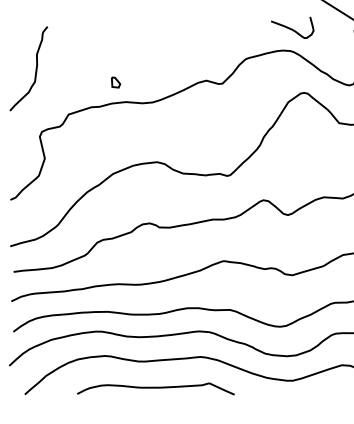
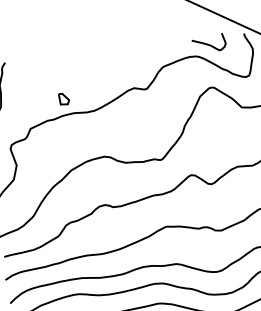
curve: (292, 28) -> (209, 44), moved
part: (115, 82) -> (63, 99), size x1.43

